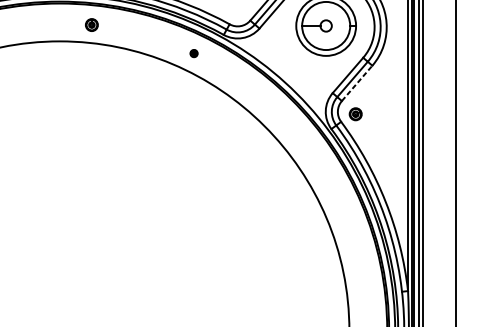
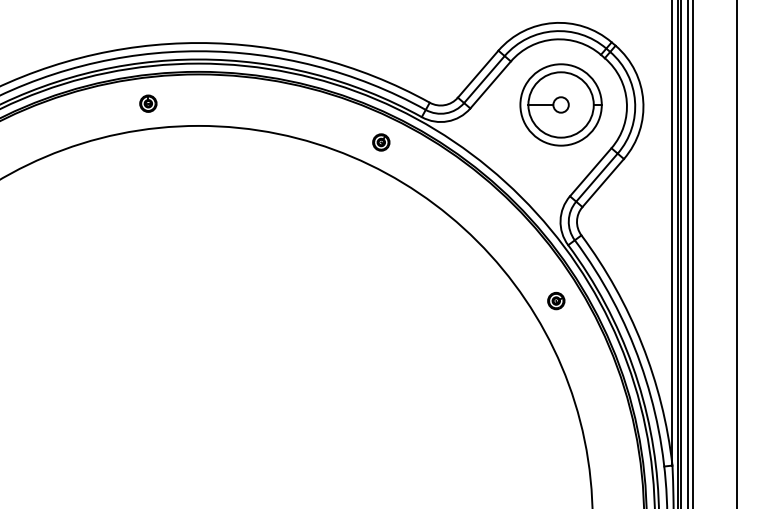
part: (91, 24) -> (148, 103), moved
part: (194, 53) -> (381, 142), size x1.67
line: (357, 83) -> (603, 183), dashed -> solid
part: (355, 113) -> (556, 300), moved

